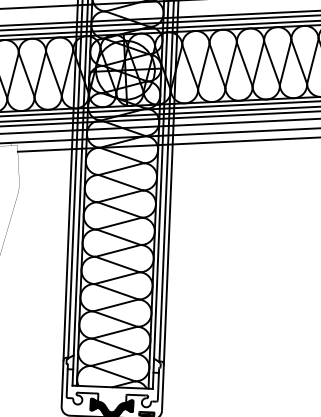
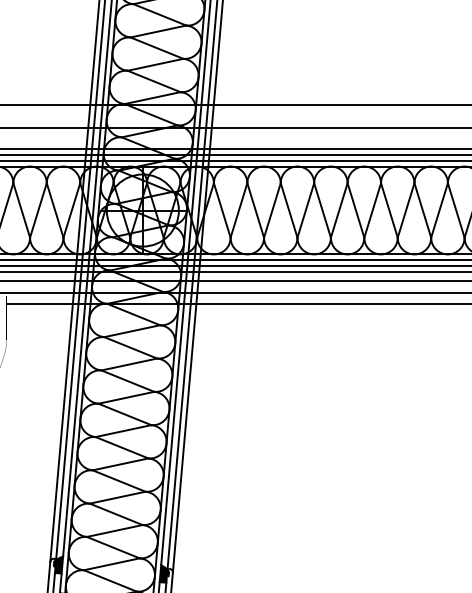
fill: (70, 362) -> (58, 564), added
fill: (157, 365) -> (164, 573), added

